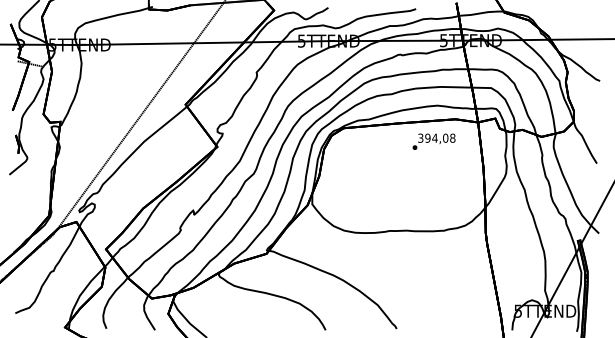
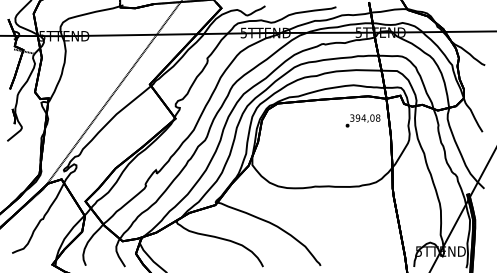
text: (433, 141) -> (362, 120), moved

